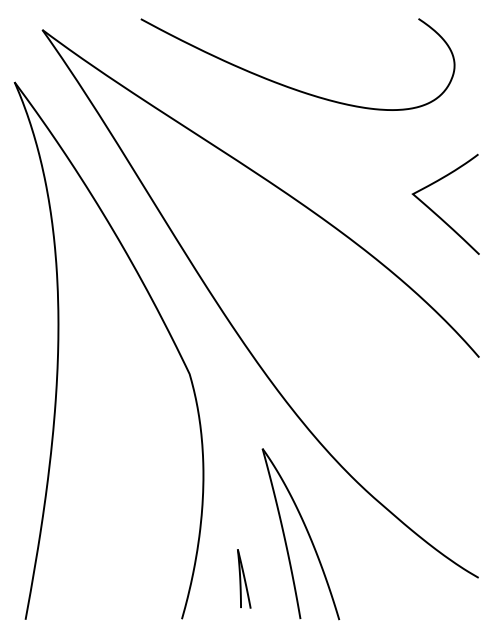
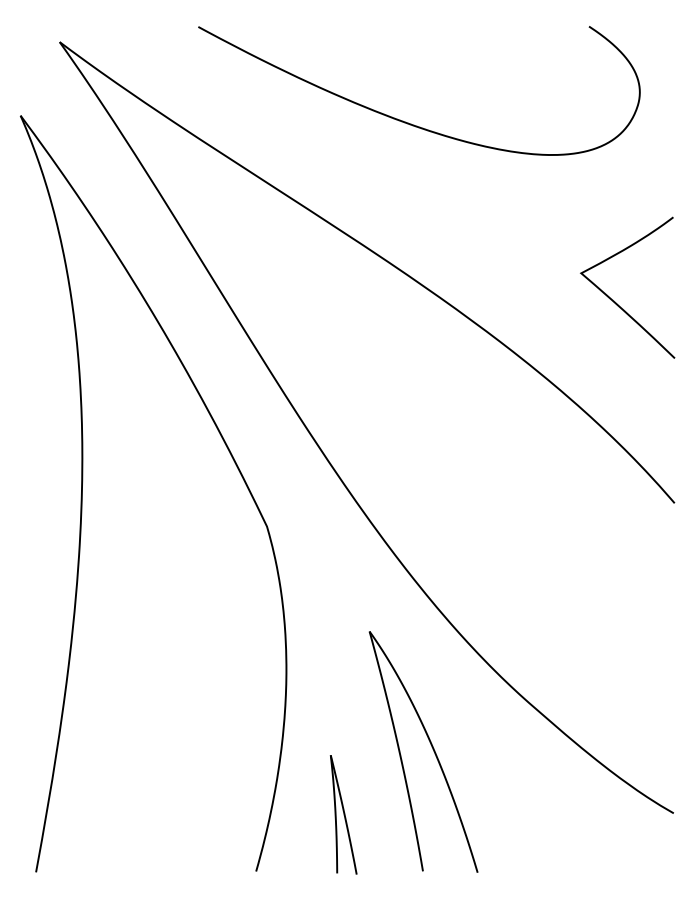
part: (244, 578) -> (344, 814), size x1.43

